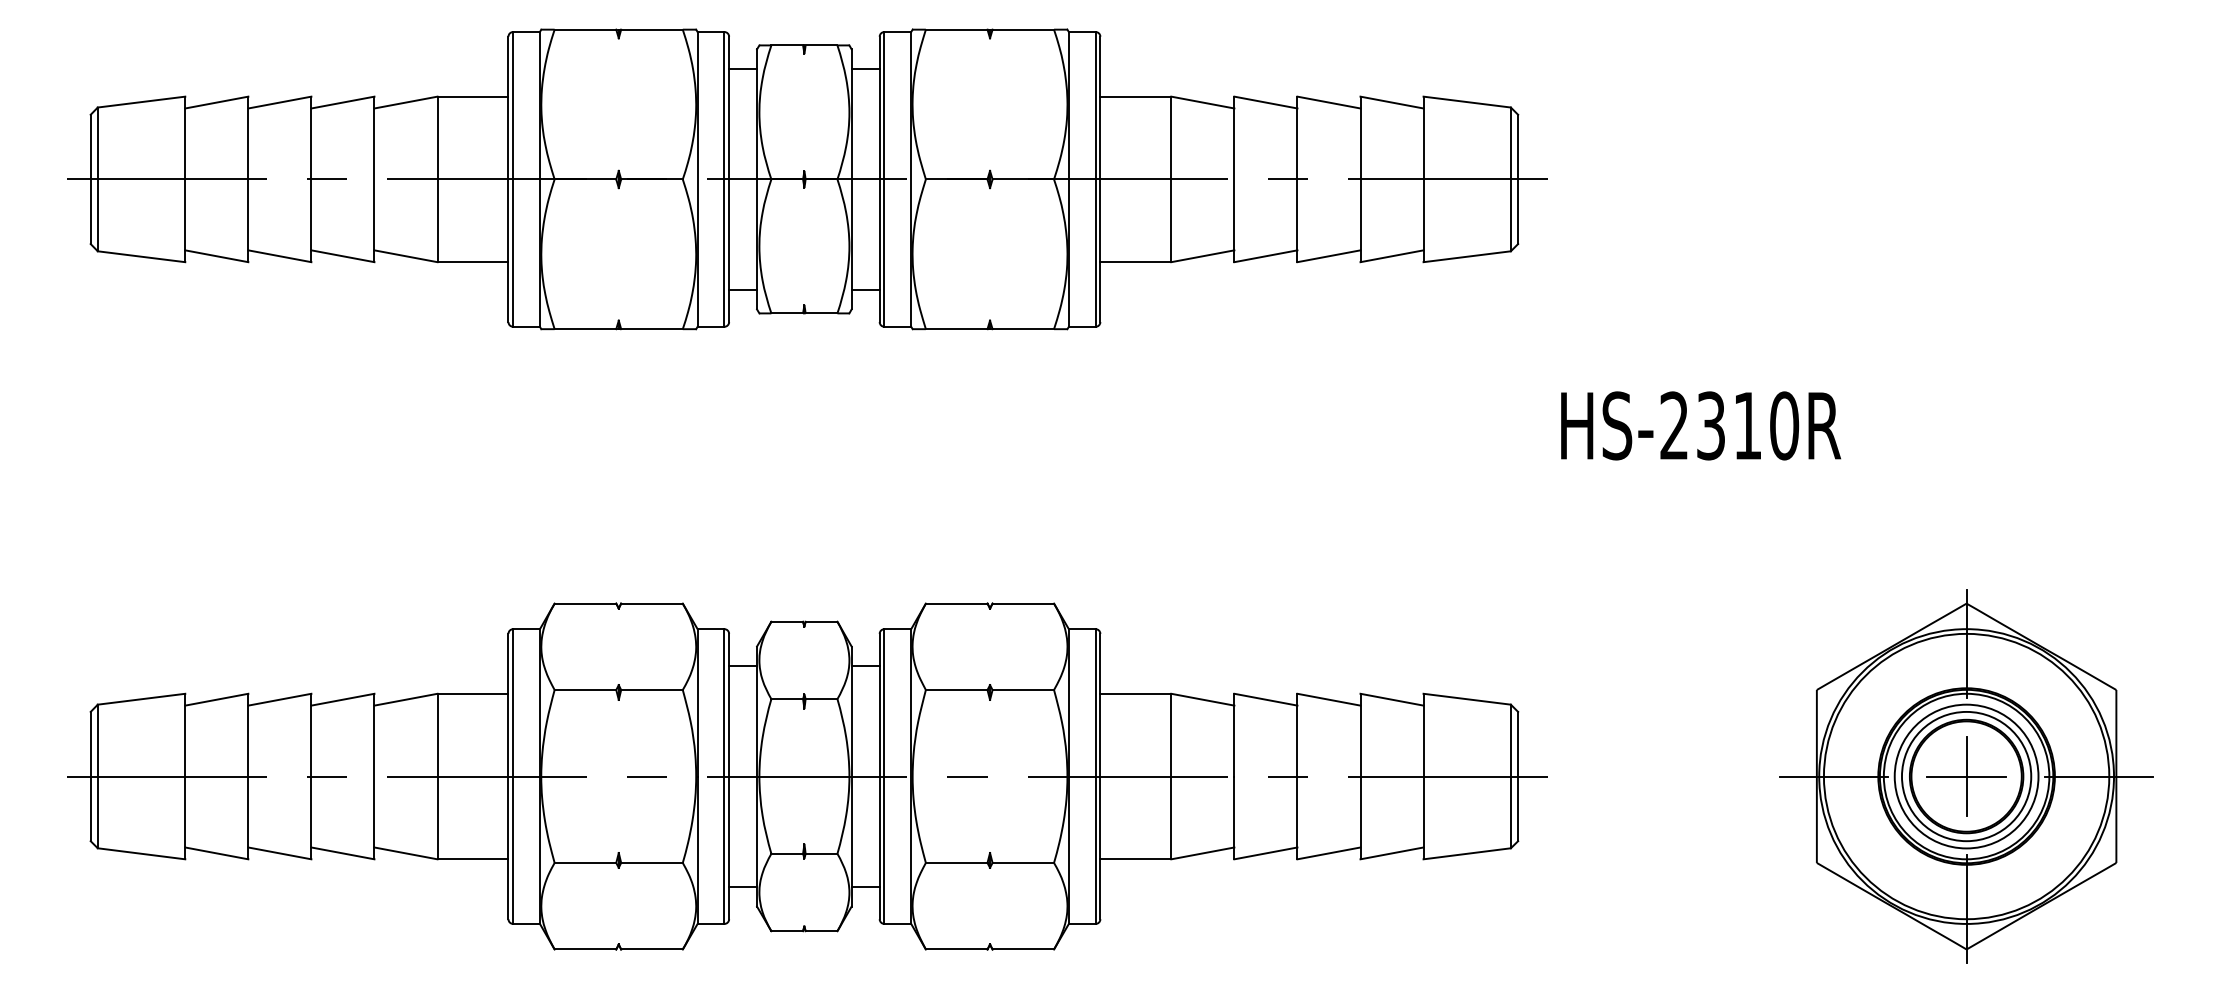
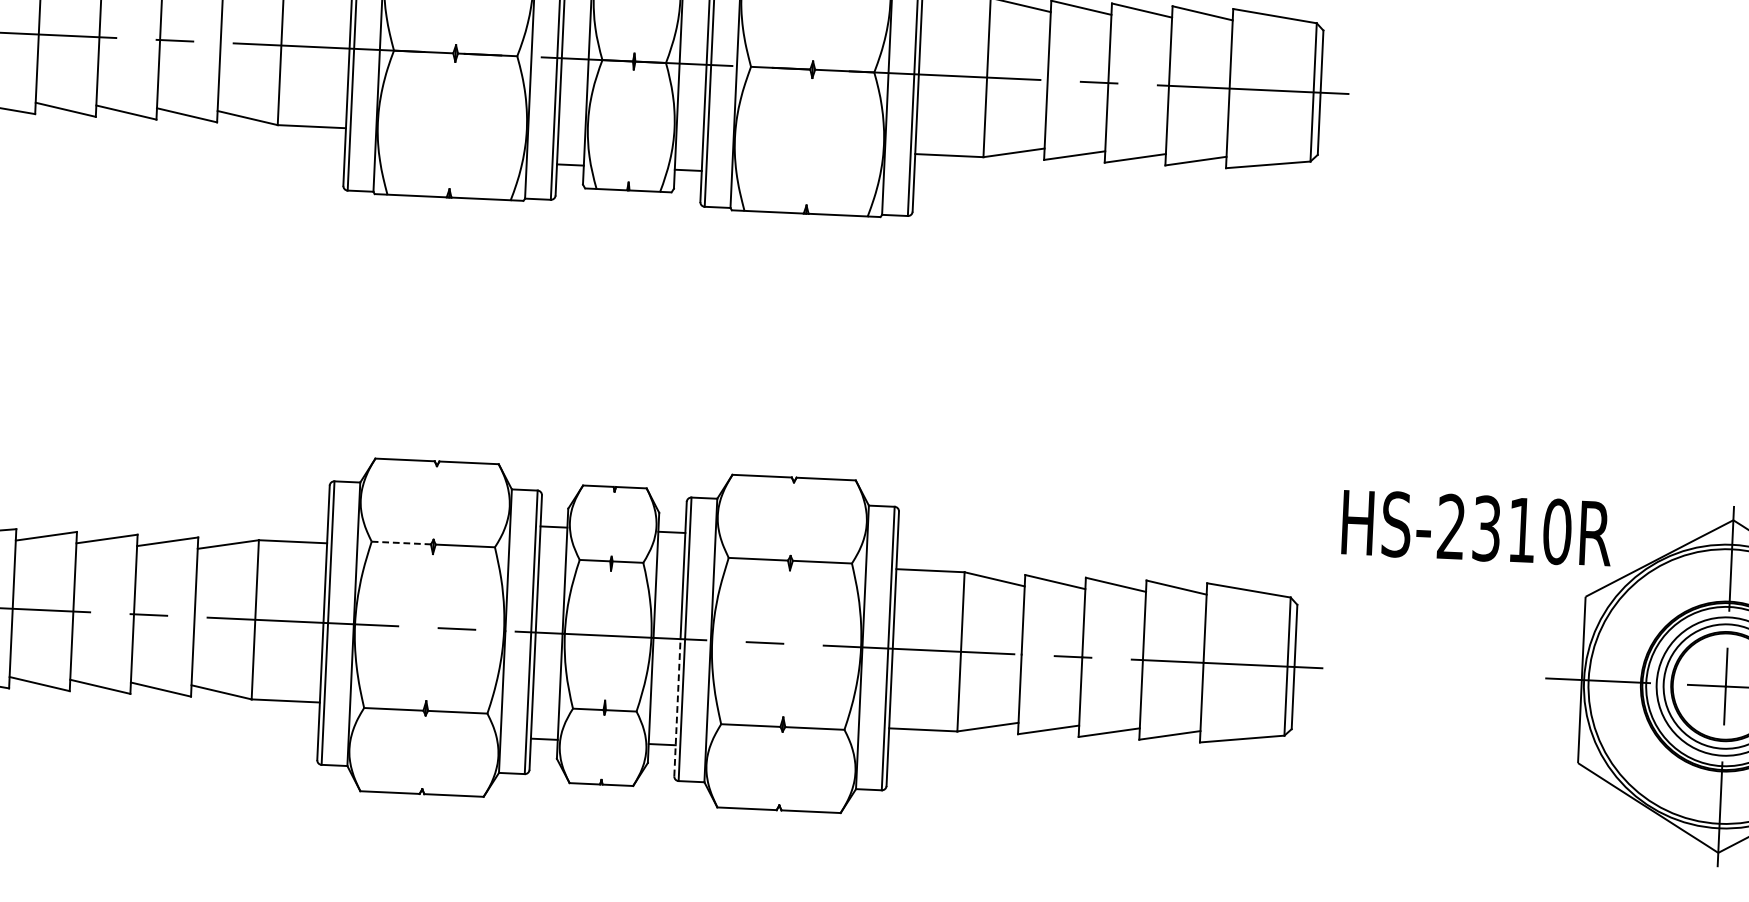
text: (1701, 425) -> (1477, 527), moved
line: (585, 690) -> (401, 543), solid -> dashed
line: (879, 847) -> (677, 707), solid -> dashed

